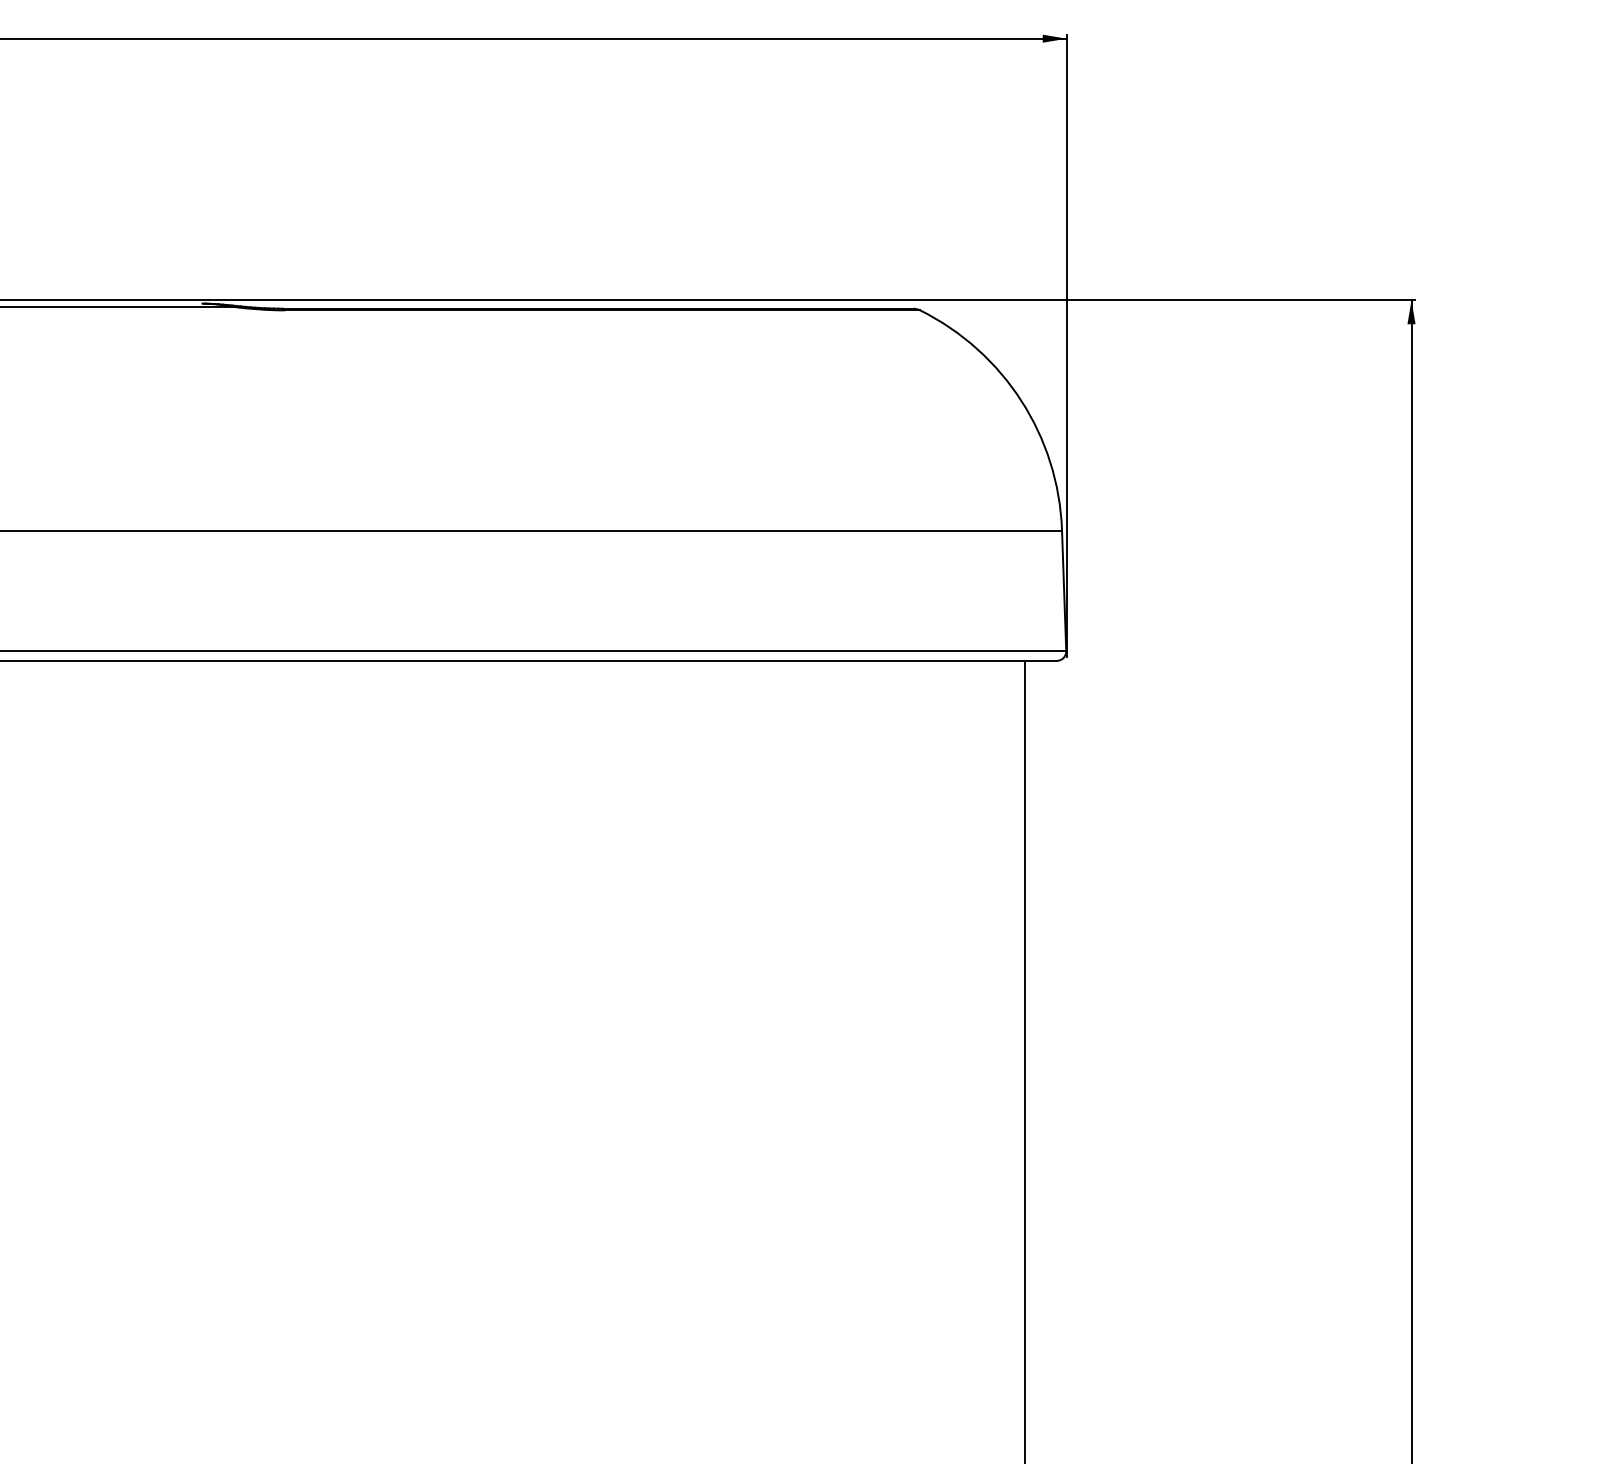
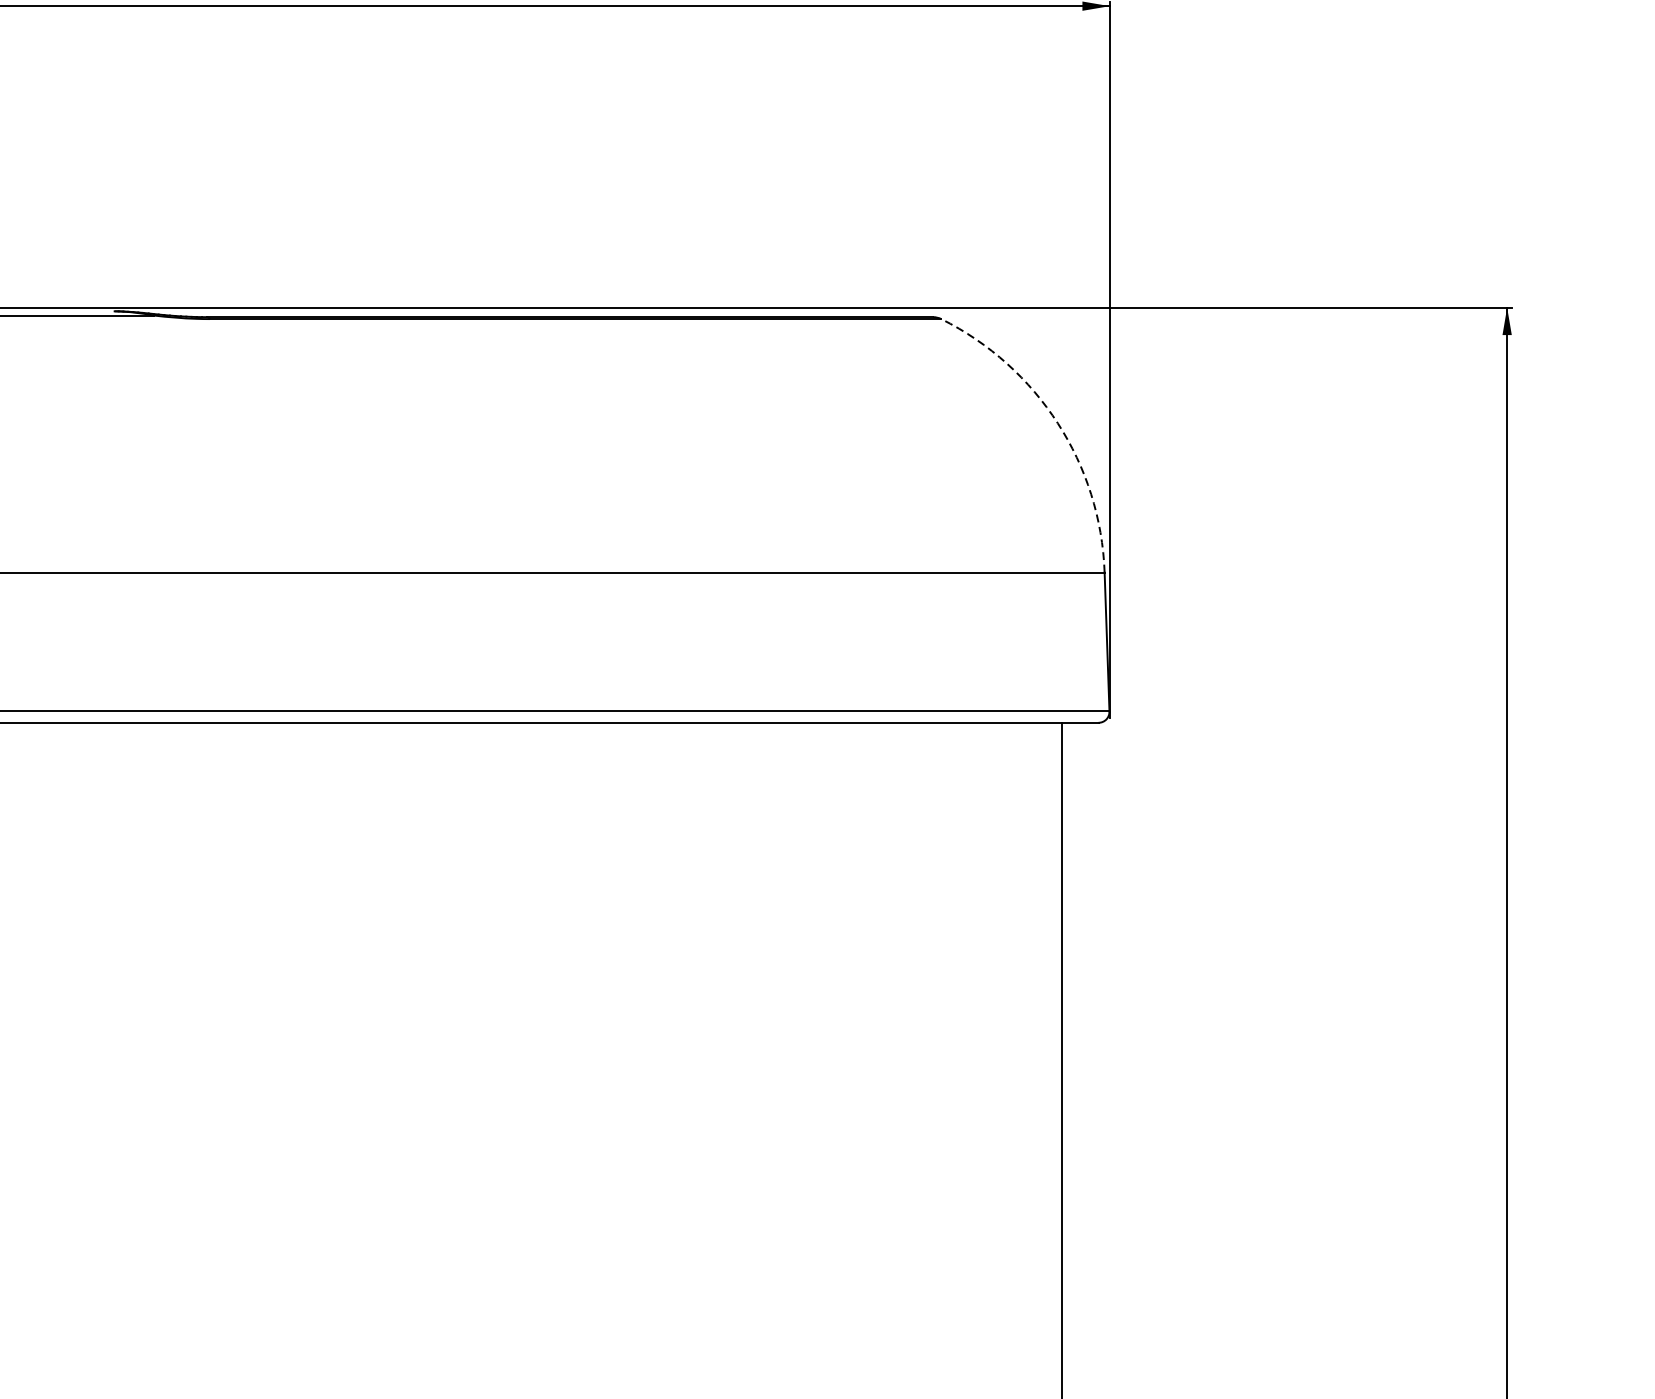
arc: (1021, 400) -> (1057, 422), solid -> dashed

